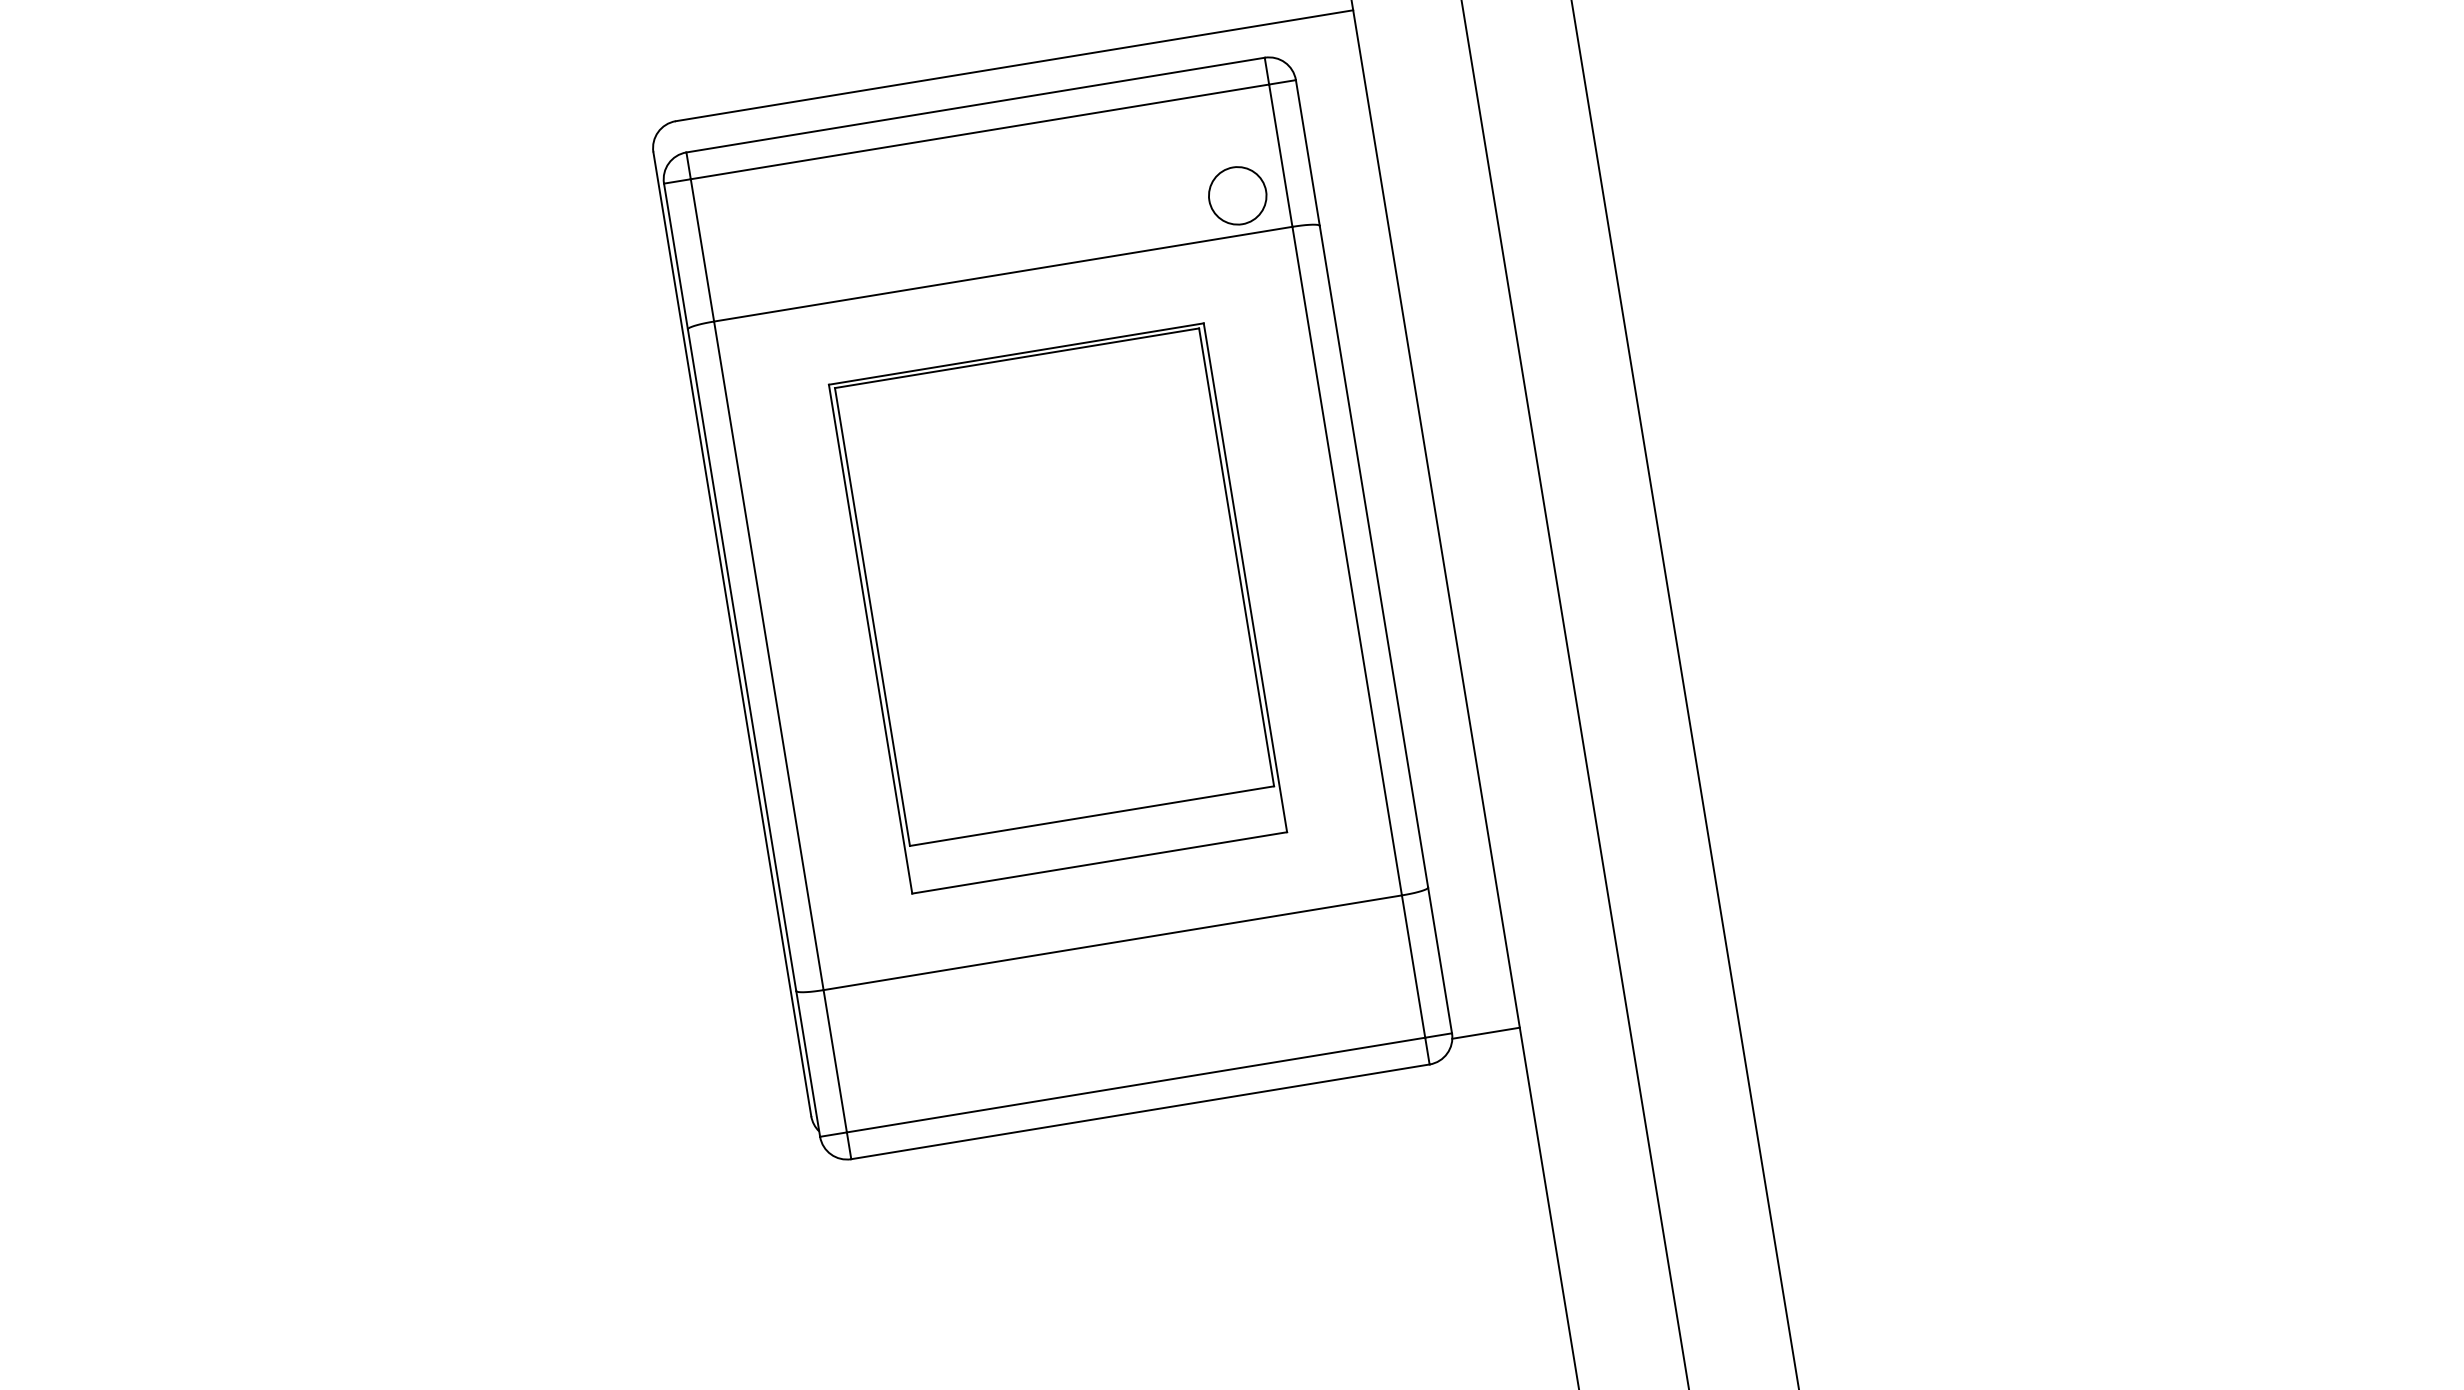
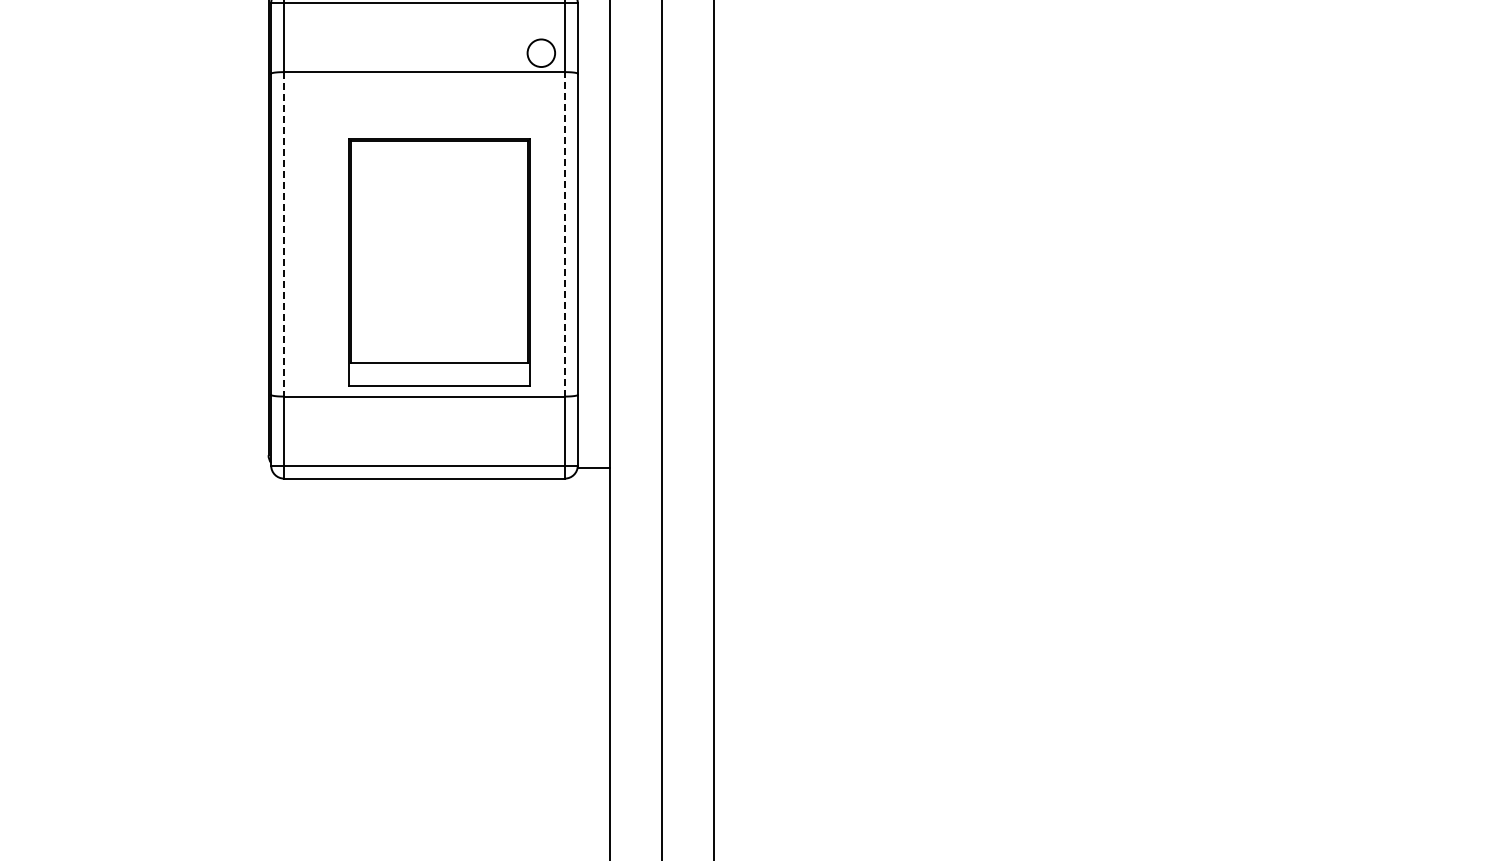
line: (1346, 559) -> (564, 233), solid -> dashed
part: (1058, 608) -> (439, 262), moved
line: (769, 656) -> (284, 234), solid -> dashed

